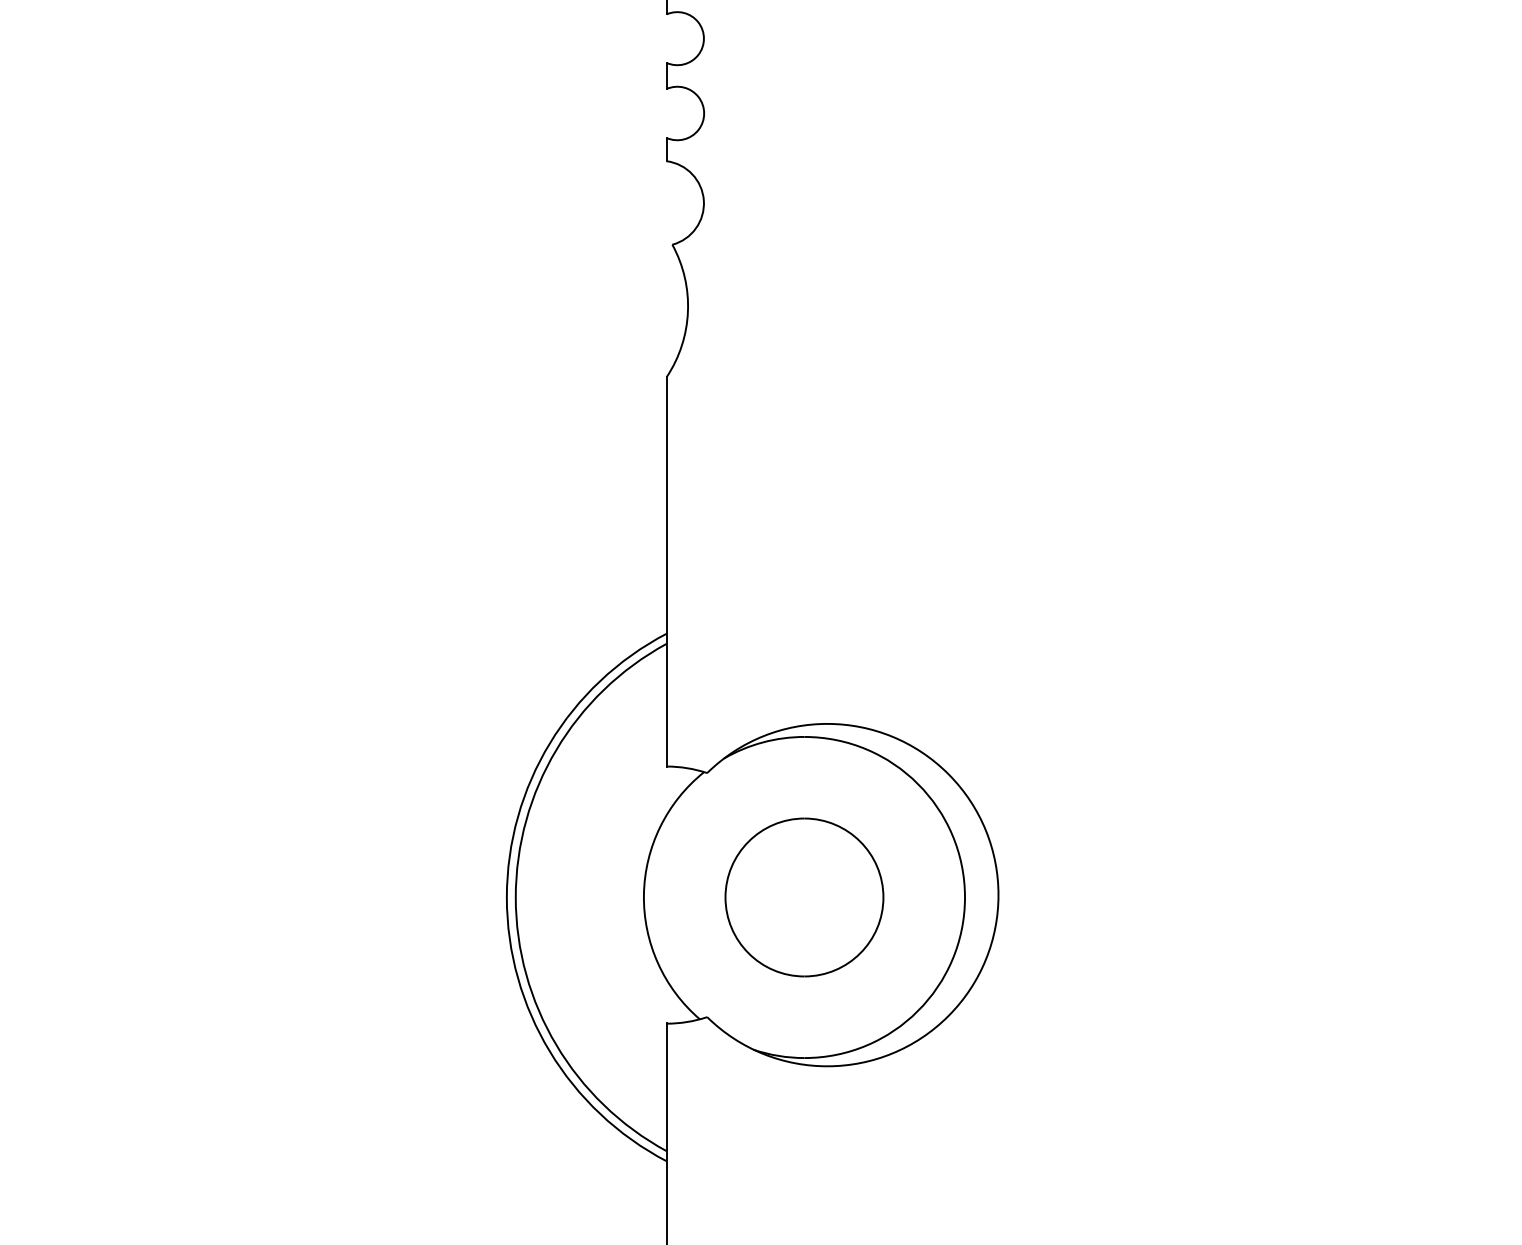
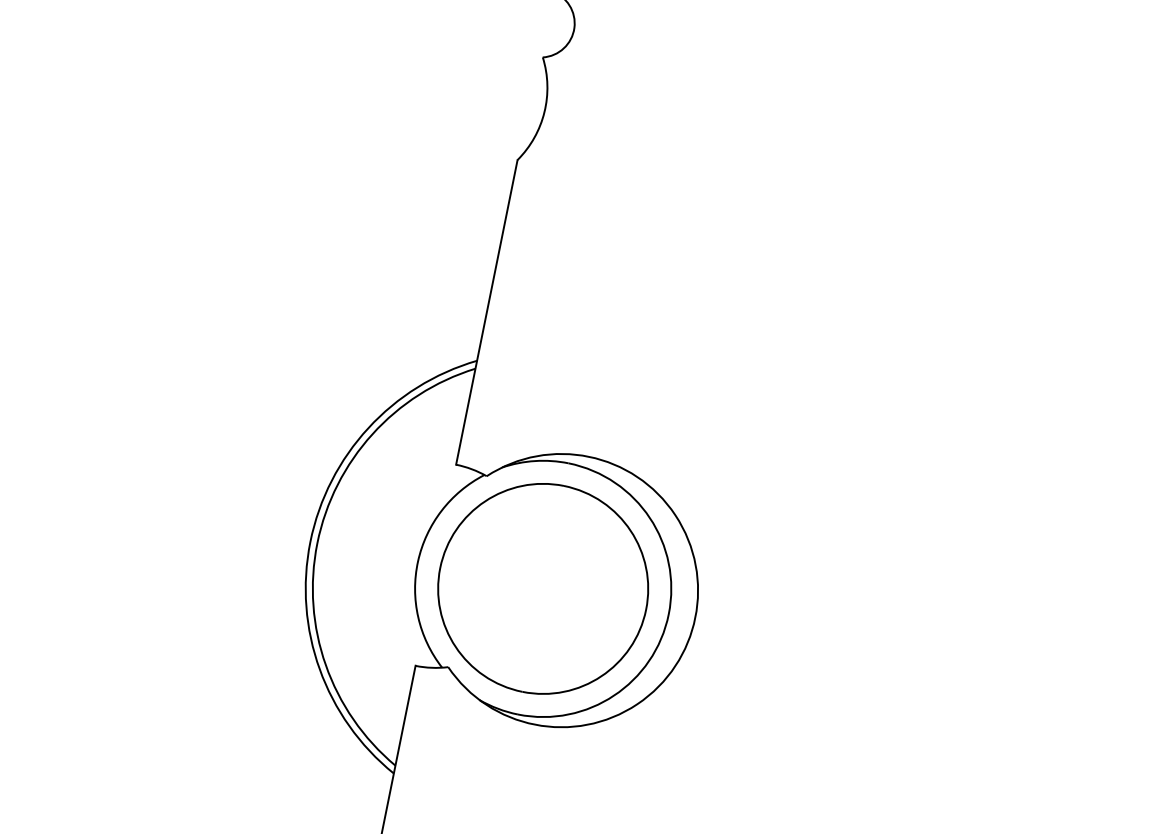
part: (804, 897) -> (543, 588), size x1.67

